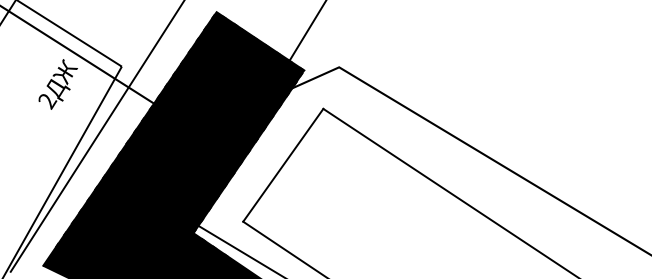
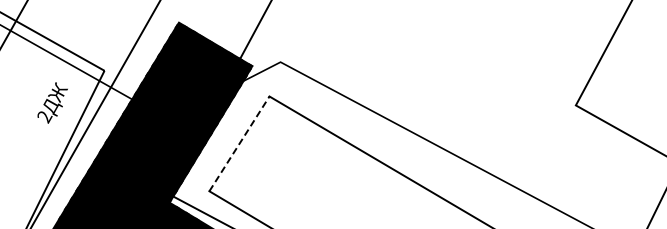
text: (57, 83) -> (52, 102), moved
line: (283, 164) -> (239, 143), solid -> dashed

